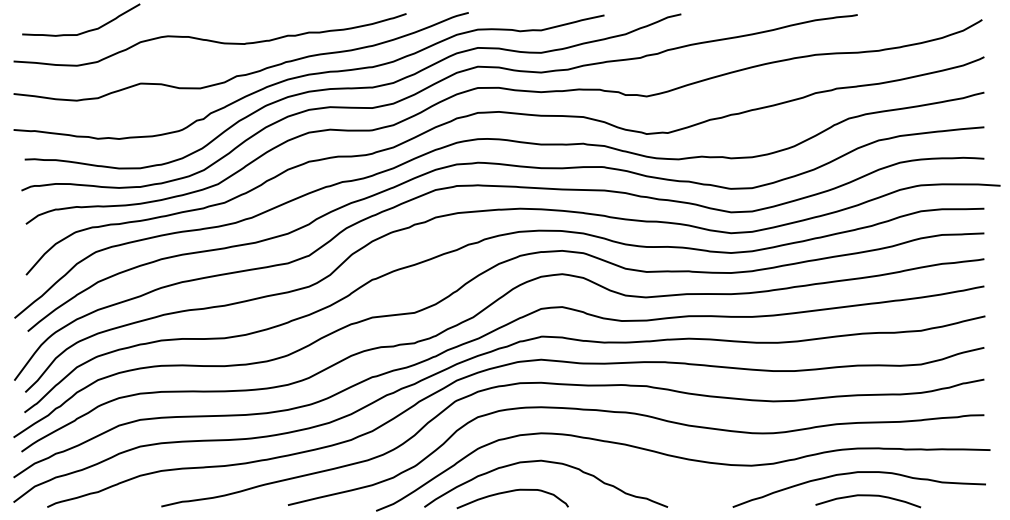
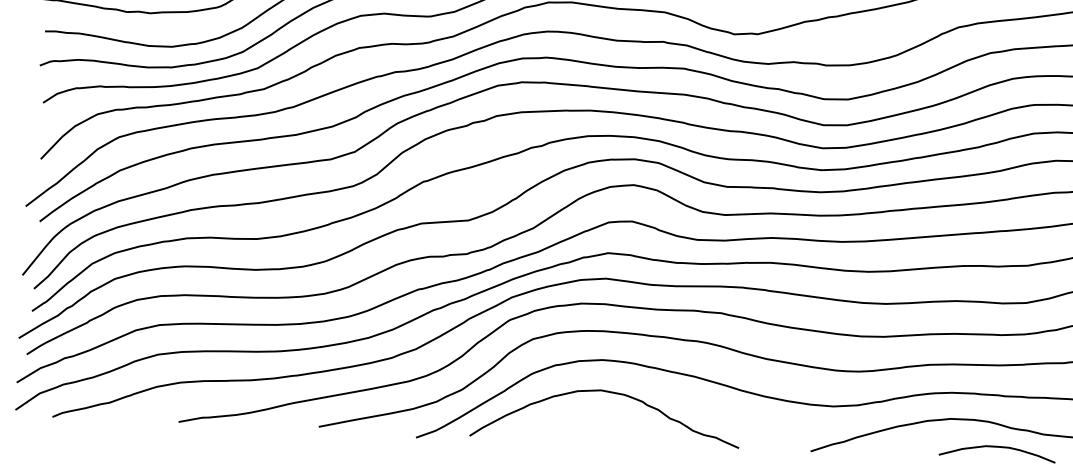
curve: (510, 492) -> (565, 423), removed
curve: (868, 496) -> (997, 448), moved

